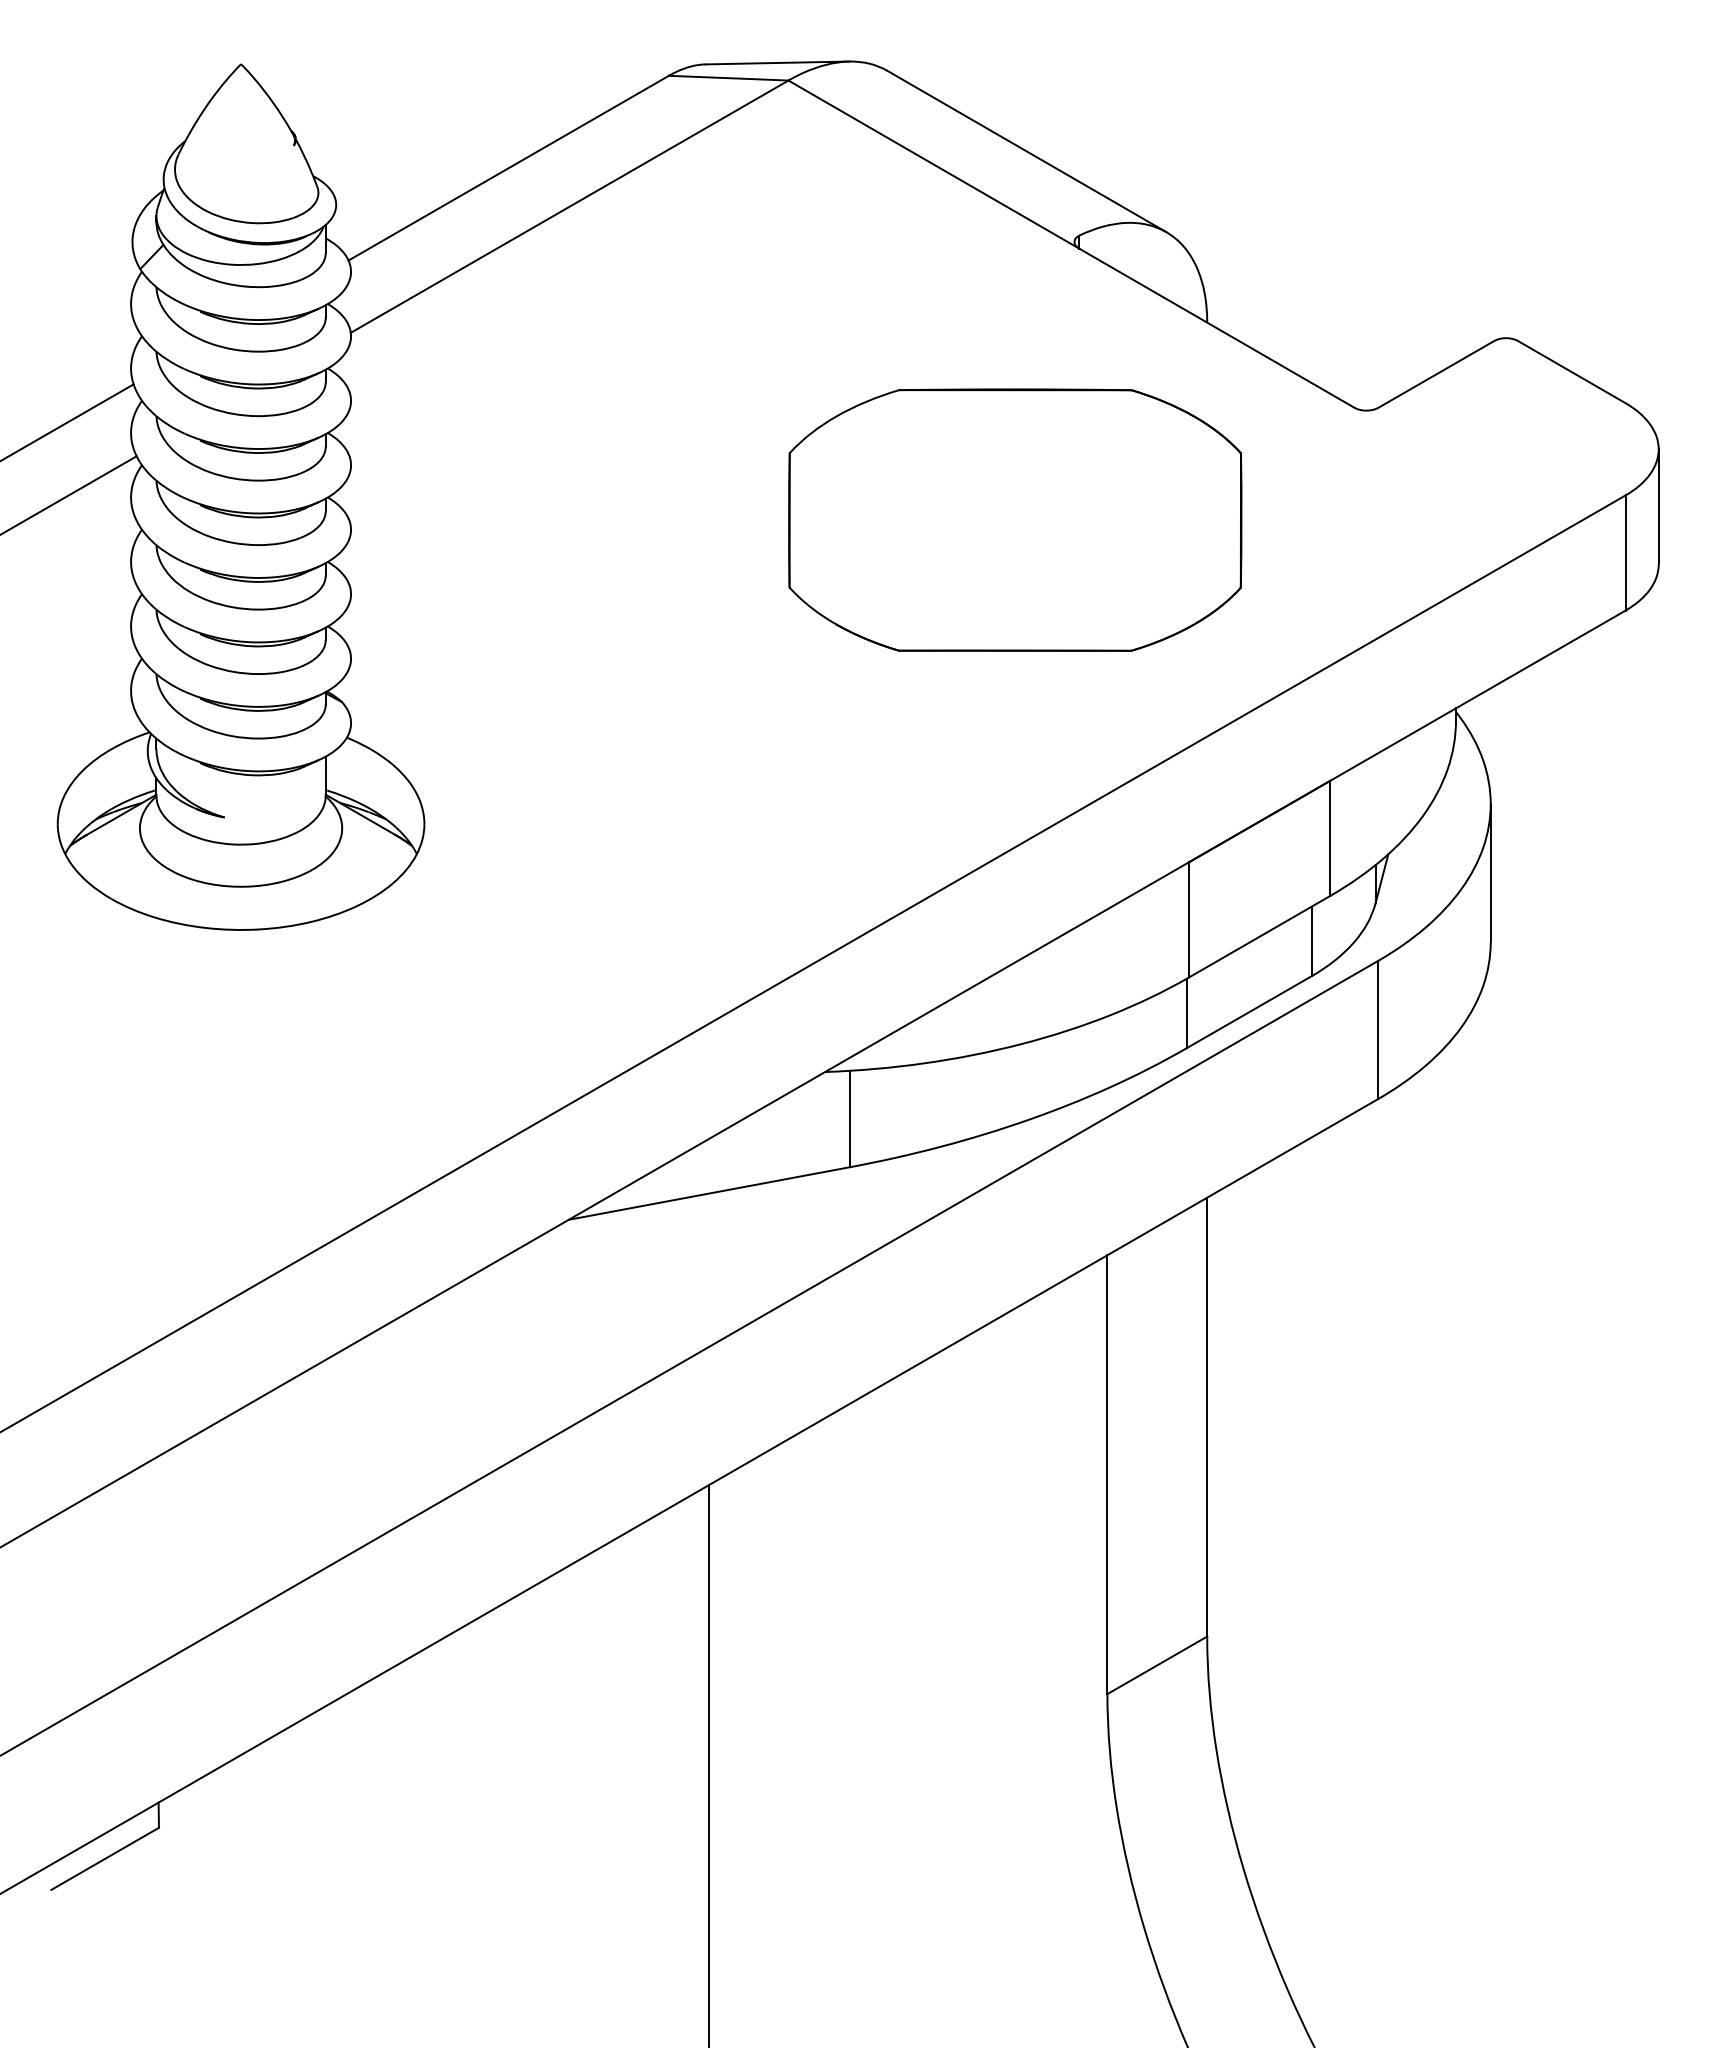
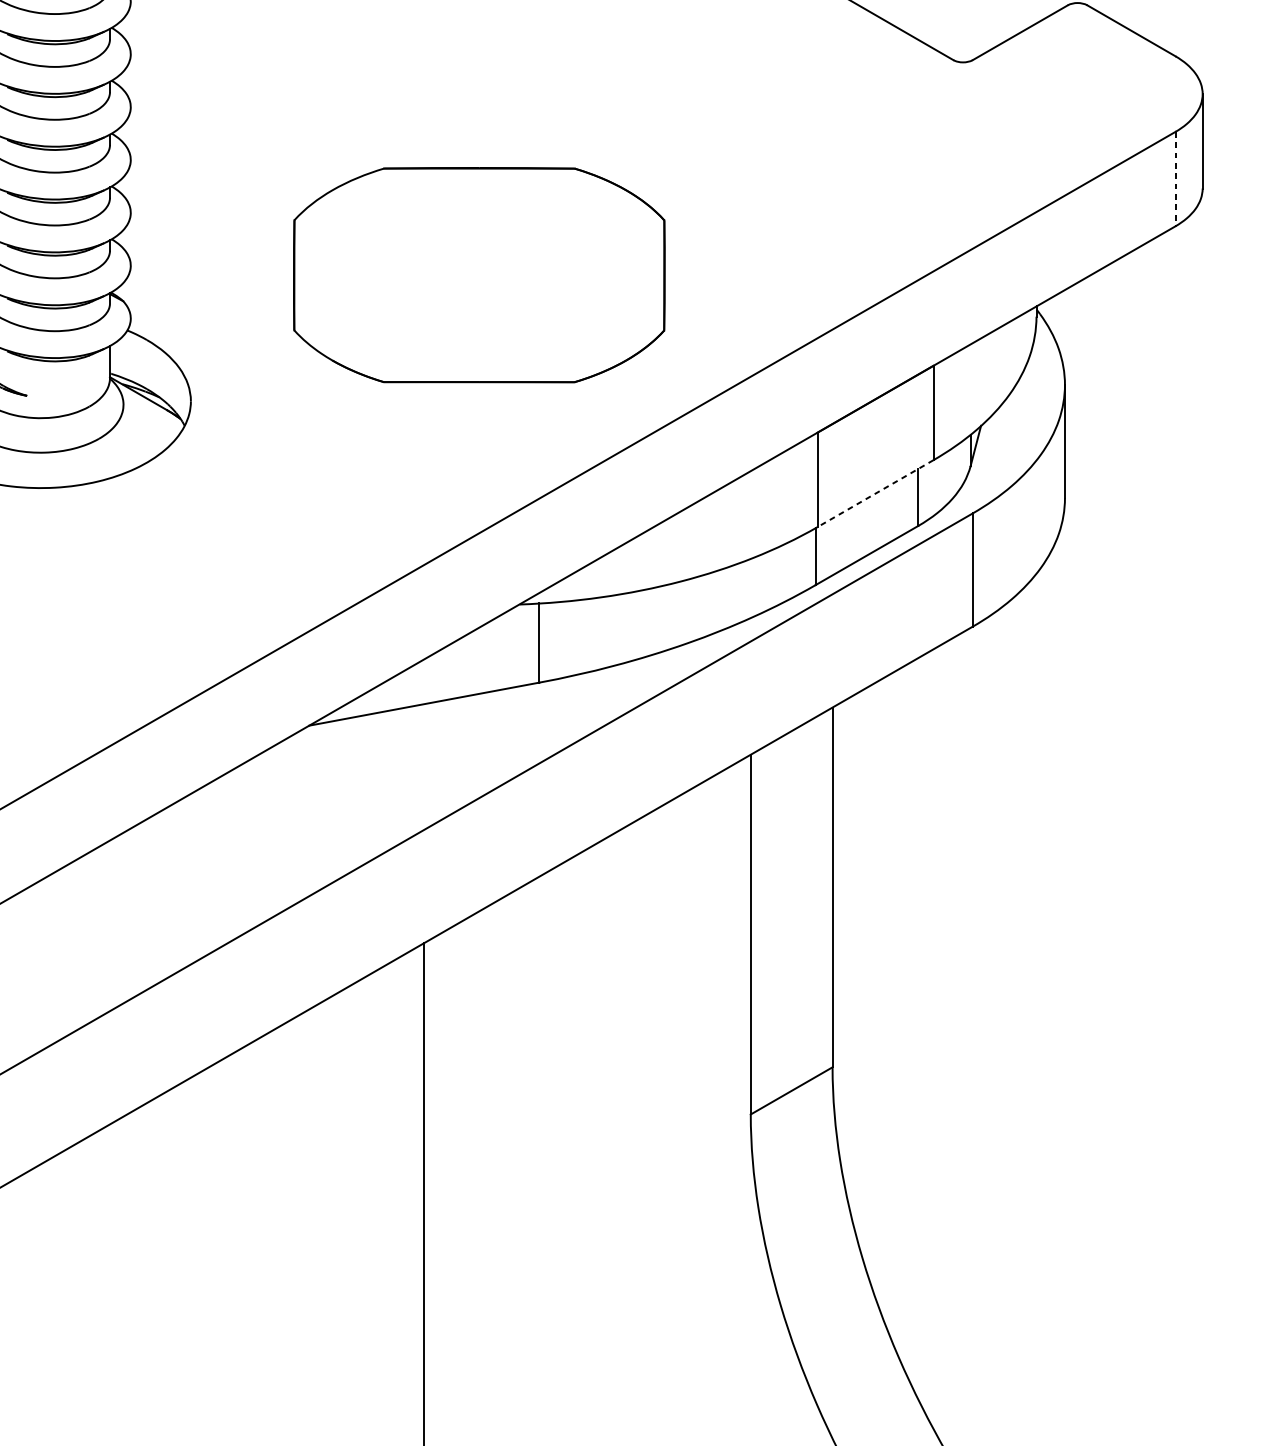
part: (1015, 519) -> (479, 274), moved
line: (1625, 552) -> (1175, 178), solid -> dashed
line: (1259, 936) -> (875, 493), solid -> dashed

